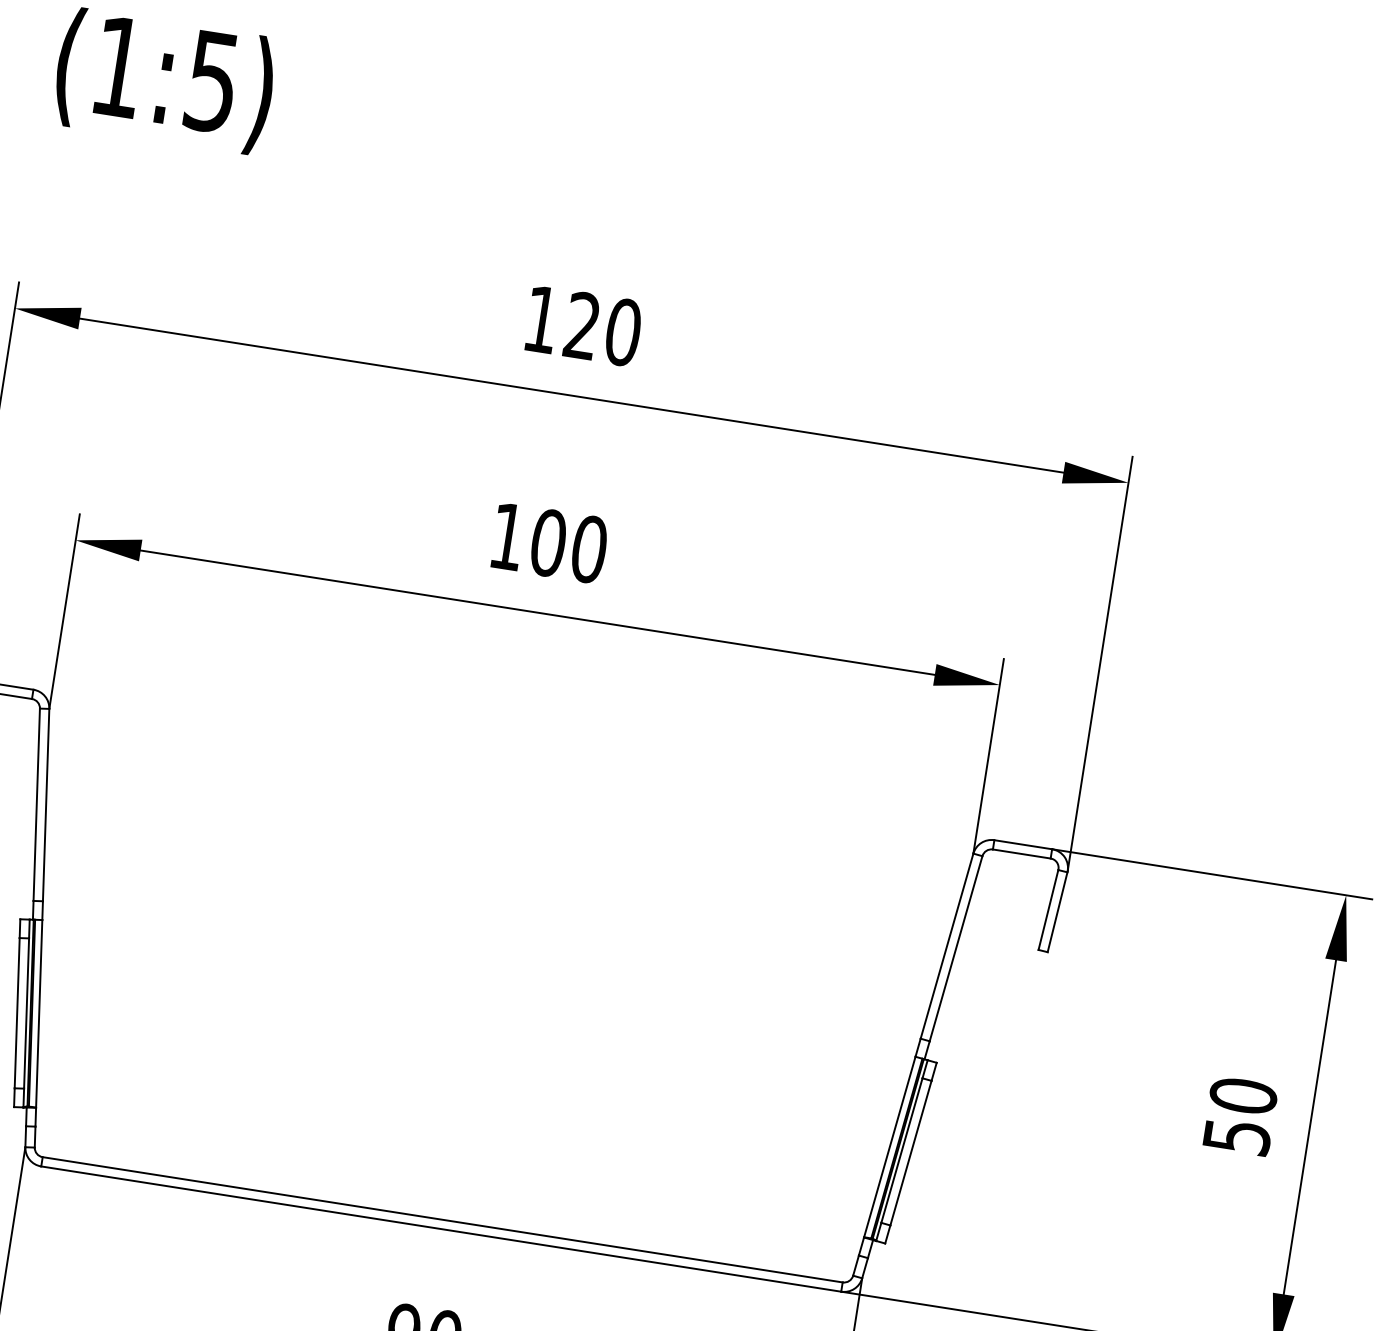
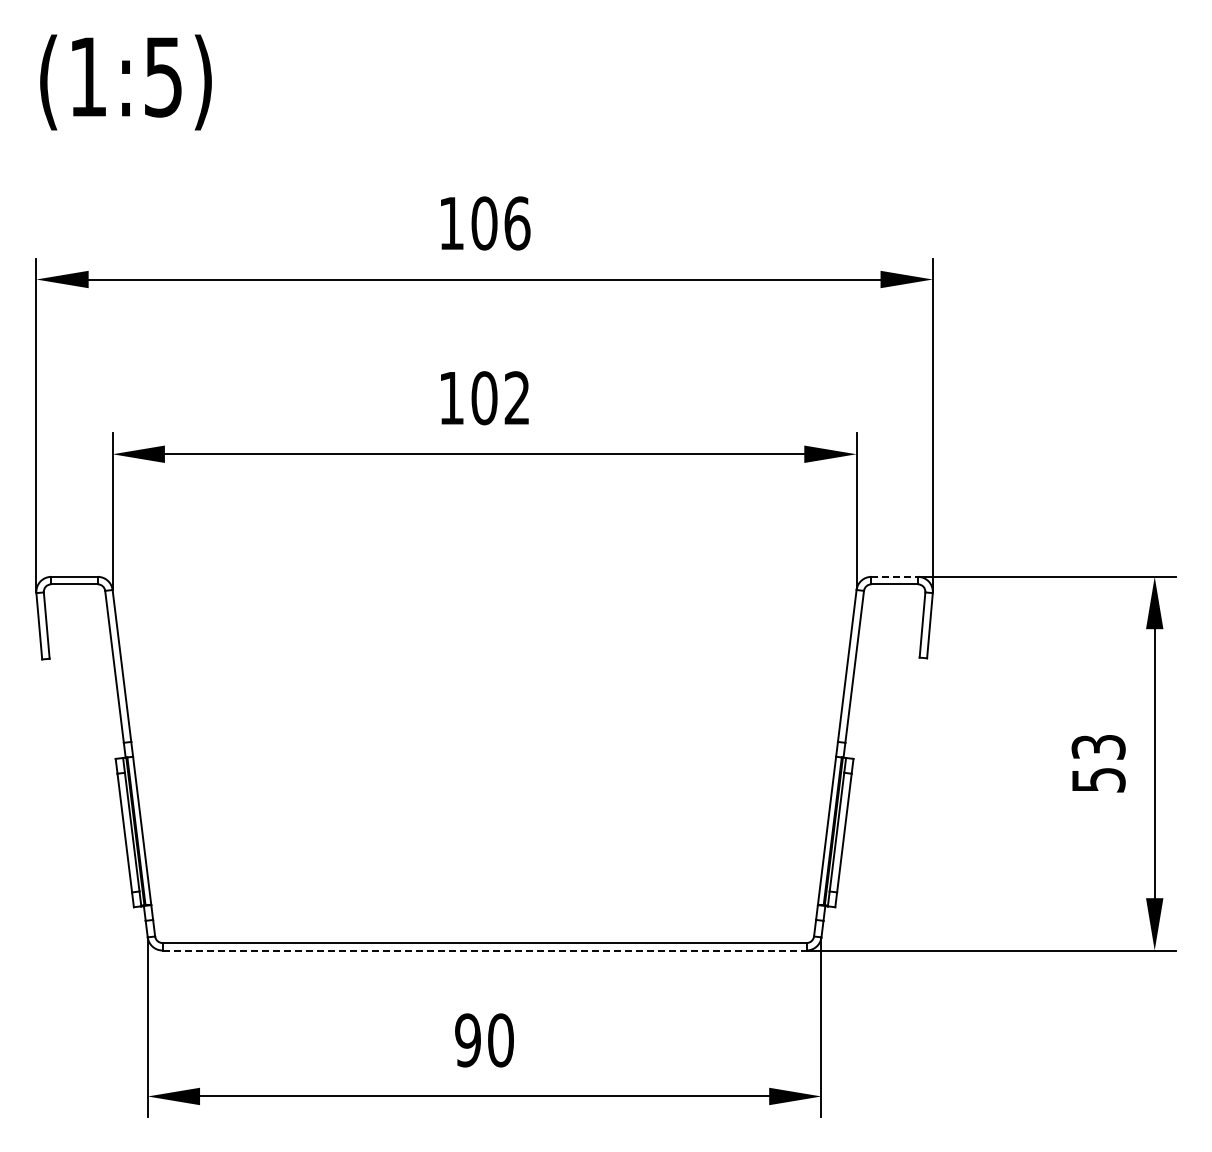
text: (602, 329) -> (500, 223), 120 -> 106
text: (589, 549) -> (517, 398), 100 -> 102
line: (1024, 844) -> (895, 576), solid -> dashed
text: (1243, 1096) -> (1098, 747), 50 -> 53
line: (442, 1229) -> (485, 950), solid -> dashed

